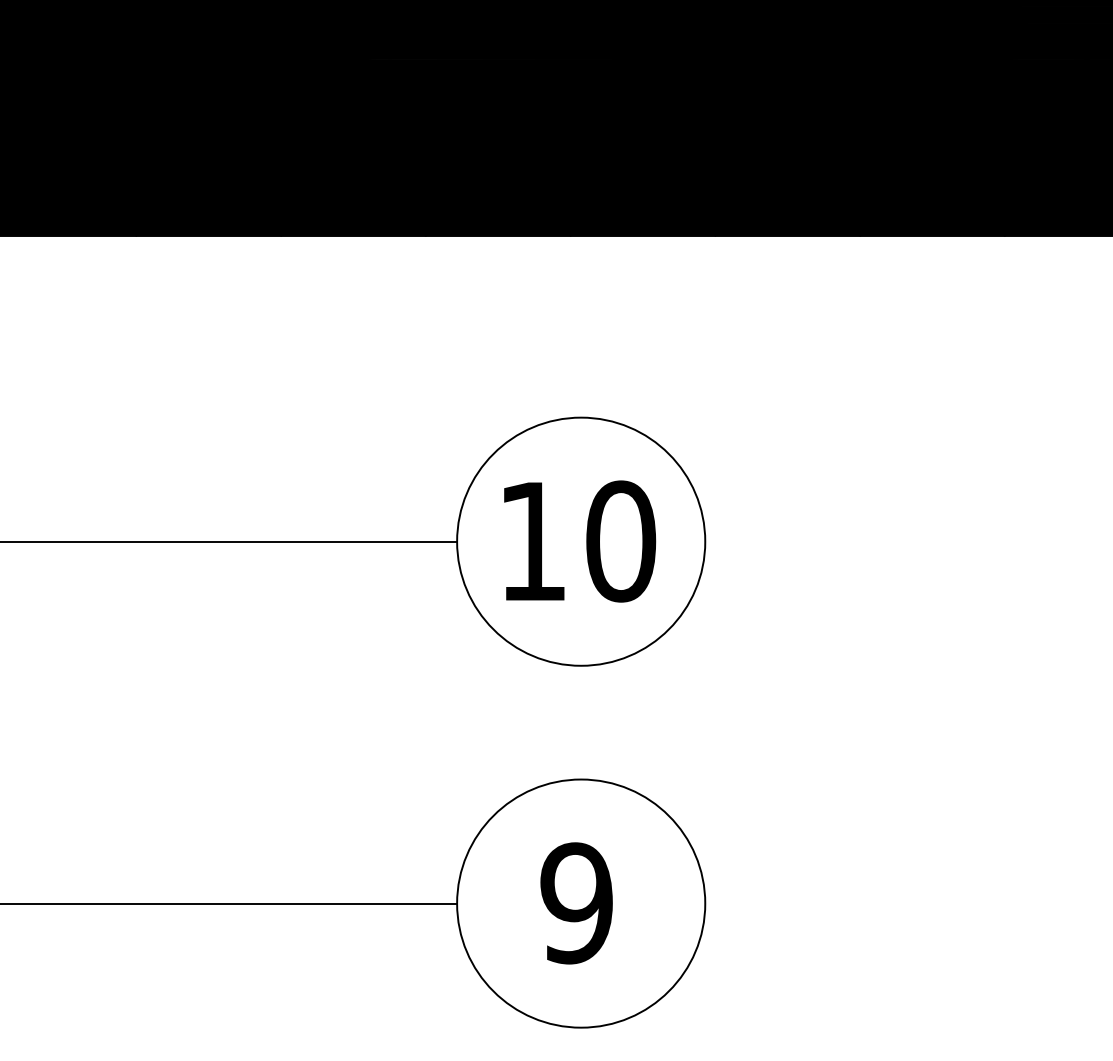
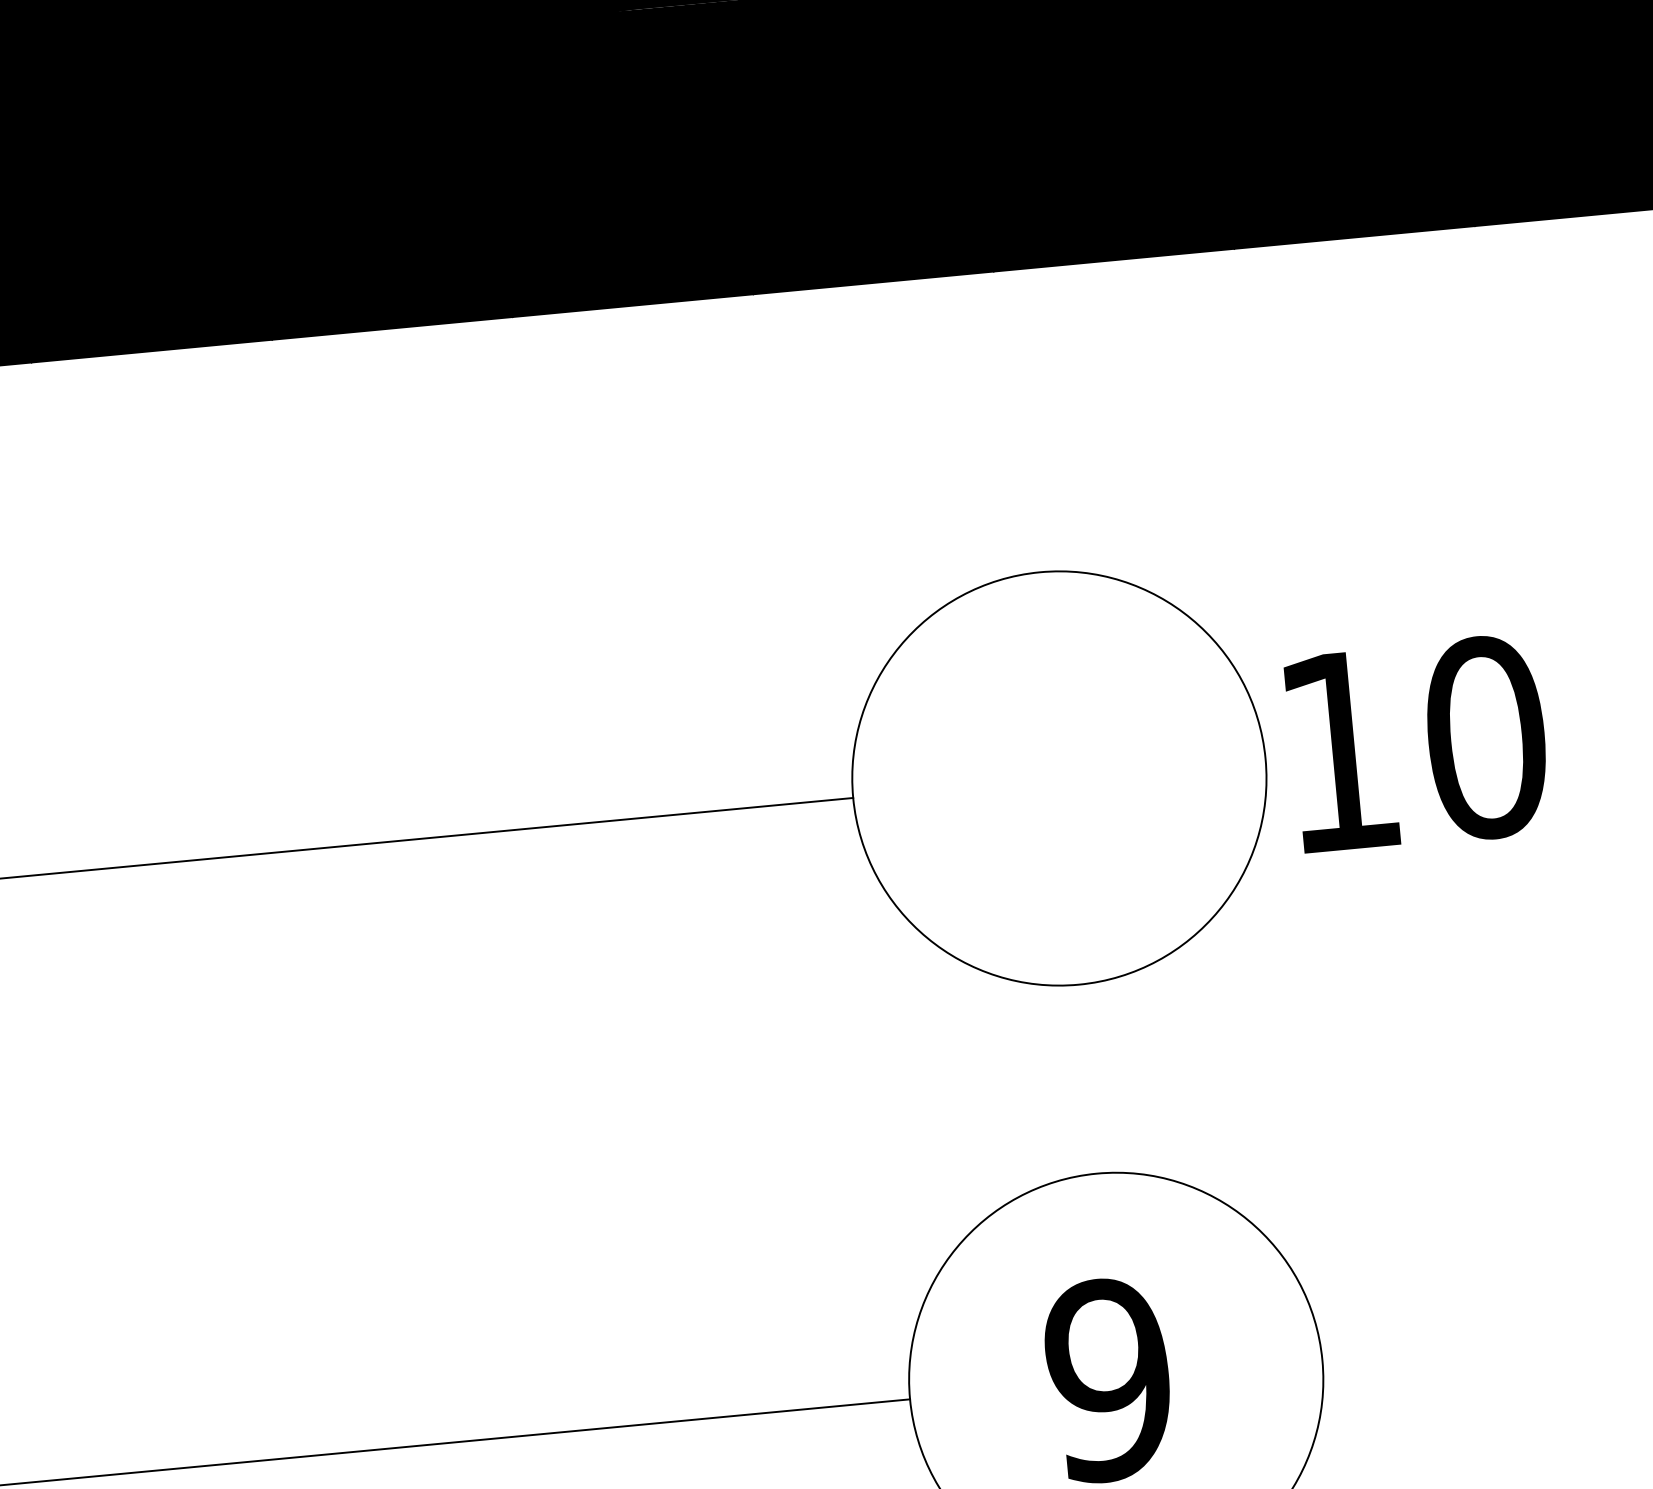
text: (580, 541) -> (1418, 744), moved

